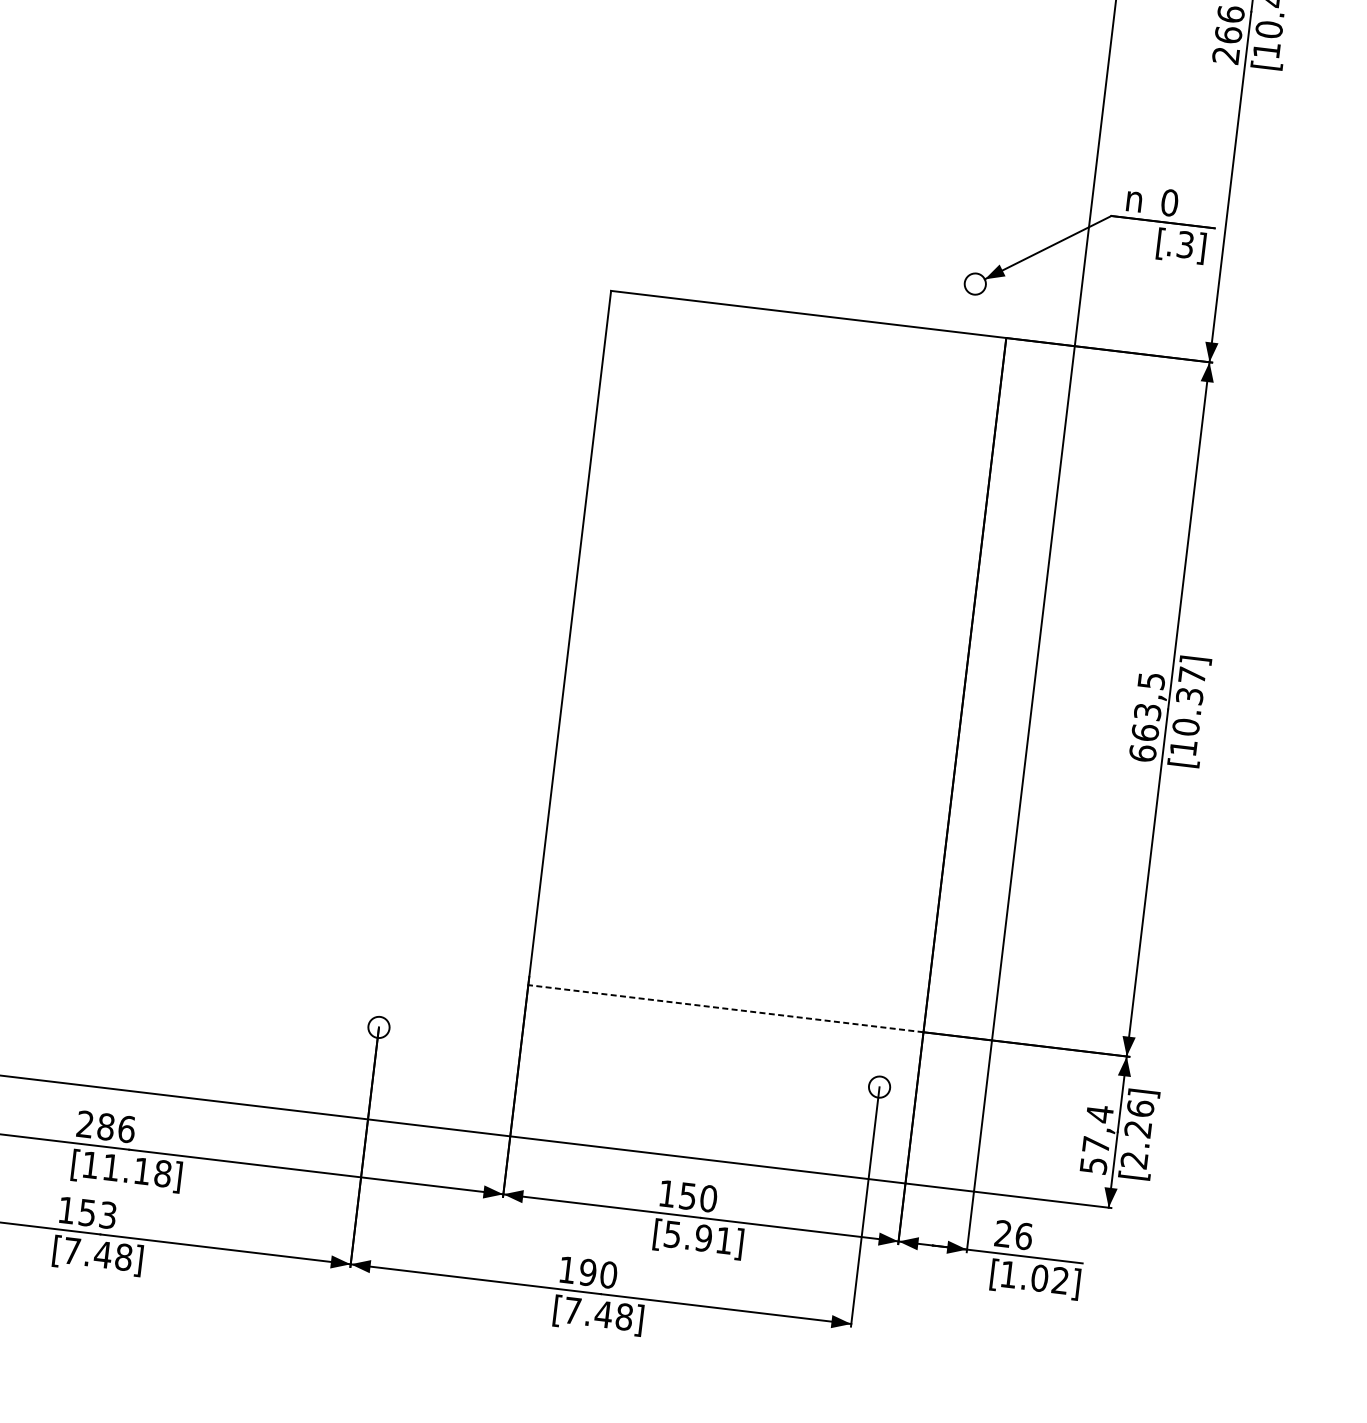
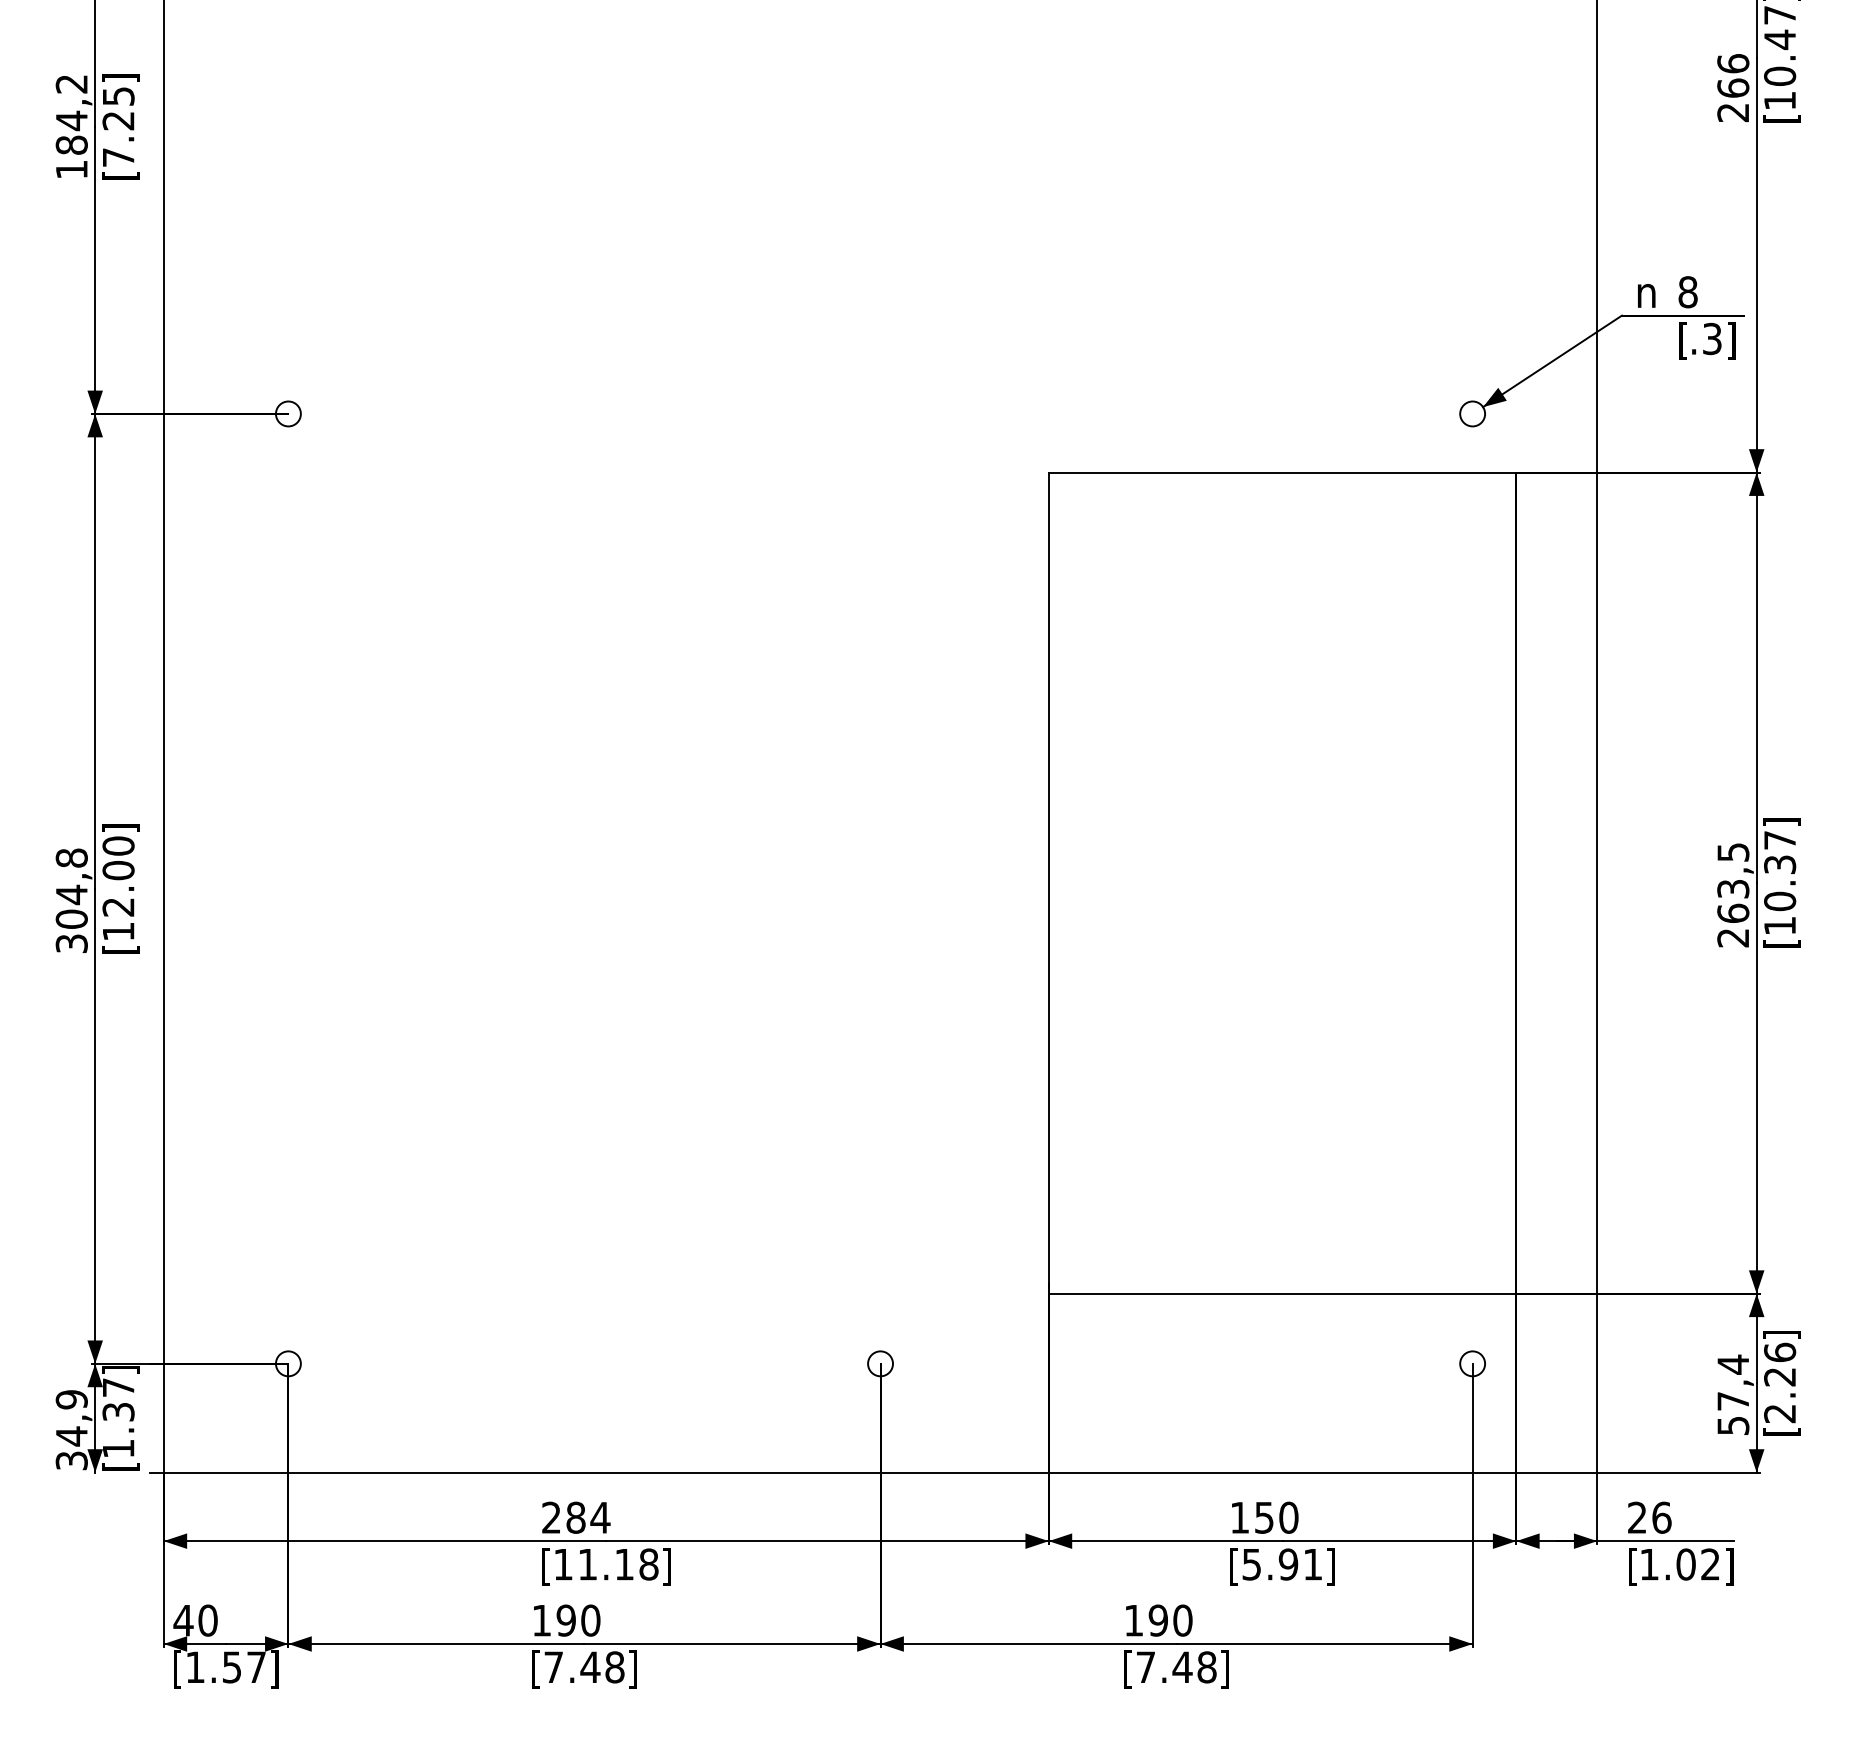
text: (1169, 203) -> (1687, 292), 0 -> 8
text: (1143, 752) -> (1733, 937), 663,5 -> 263,5
line: (725, 1008) -> (1282, 1293), dashed -> solid
text: (126, 1129) -> (600, 1517), 286 -> 284
text: (97, 1213) -> (578, 1620), 153 -> 190

